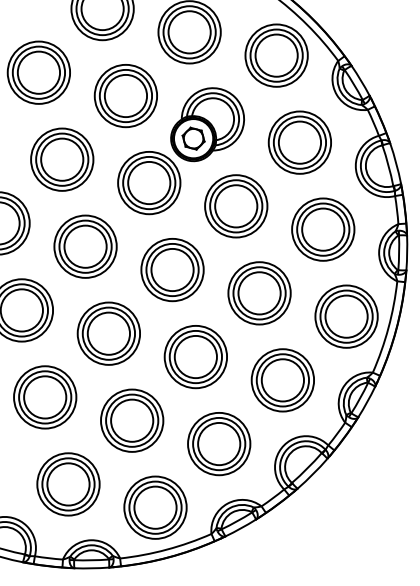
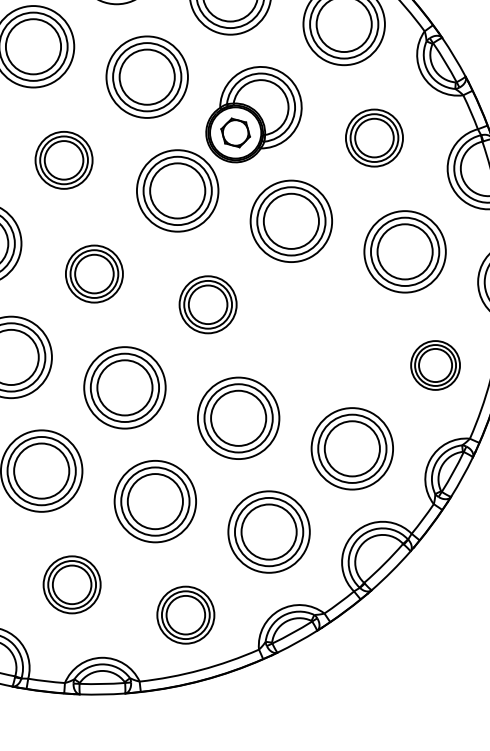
part: (299, 142) -> (374, 137), size x0.7
part: (62, 159) -> (64, 160), size x0.7
part: (85, 246) -> (94, 273), size x0.7
part: (172, 270) -> (208, 305), size x0.7
part: (259, 293) -> (321, 335), removed
part: (346, 316) -> (435, 365), size x0.6
part: (68, 484) -> (72, 584), size x0.7
part: (155, 507) -> (185, 614), size x0.7

